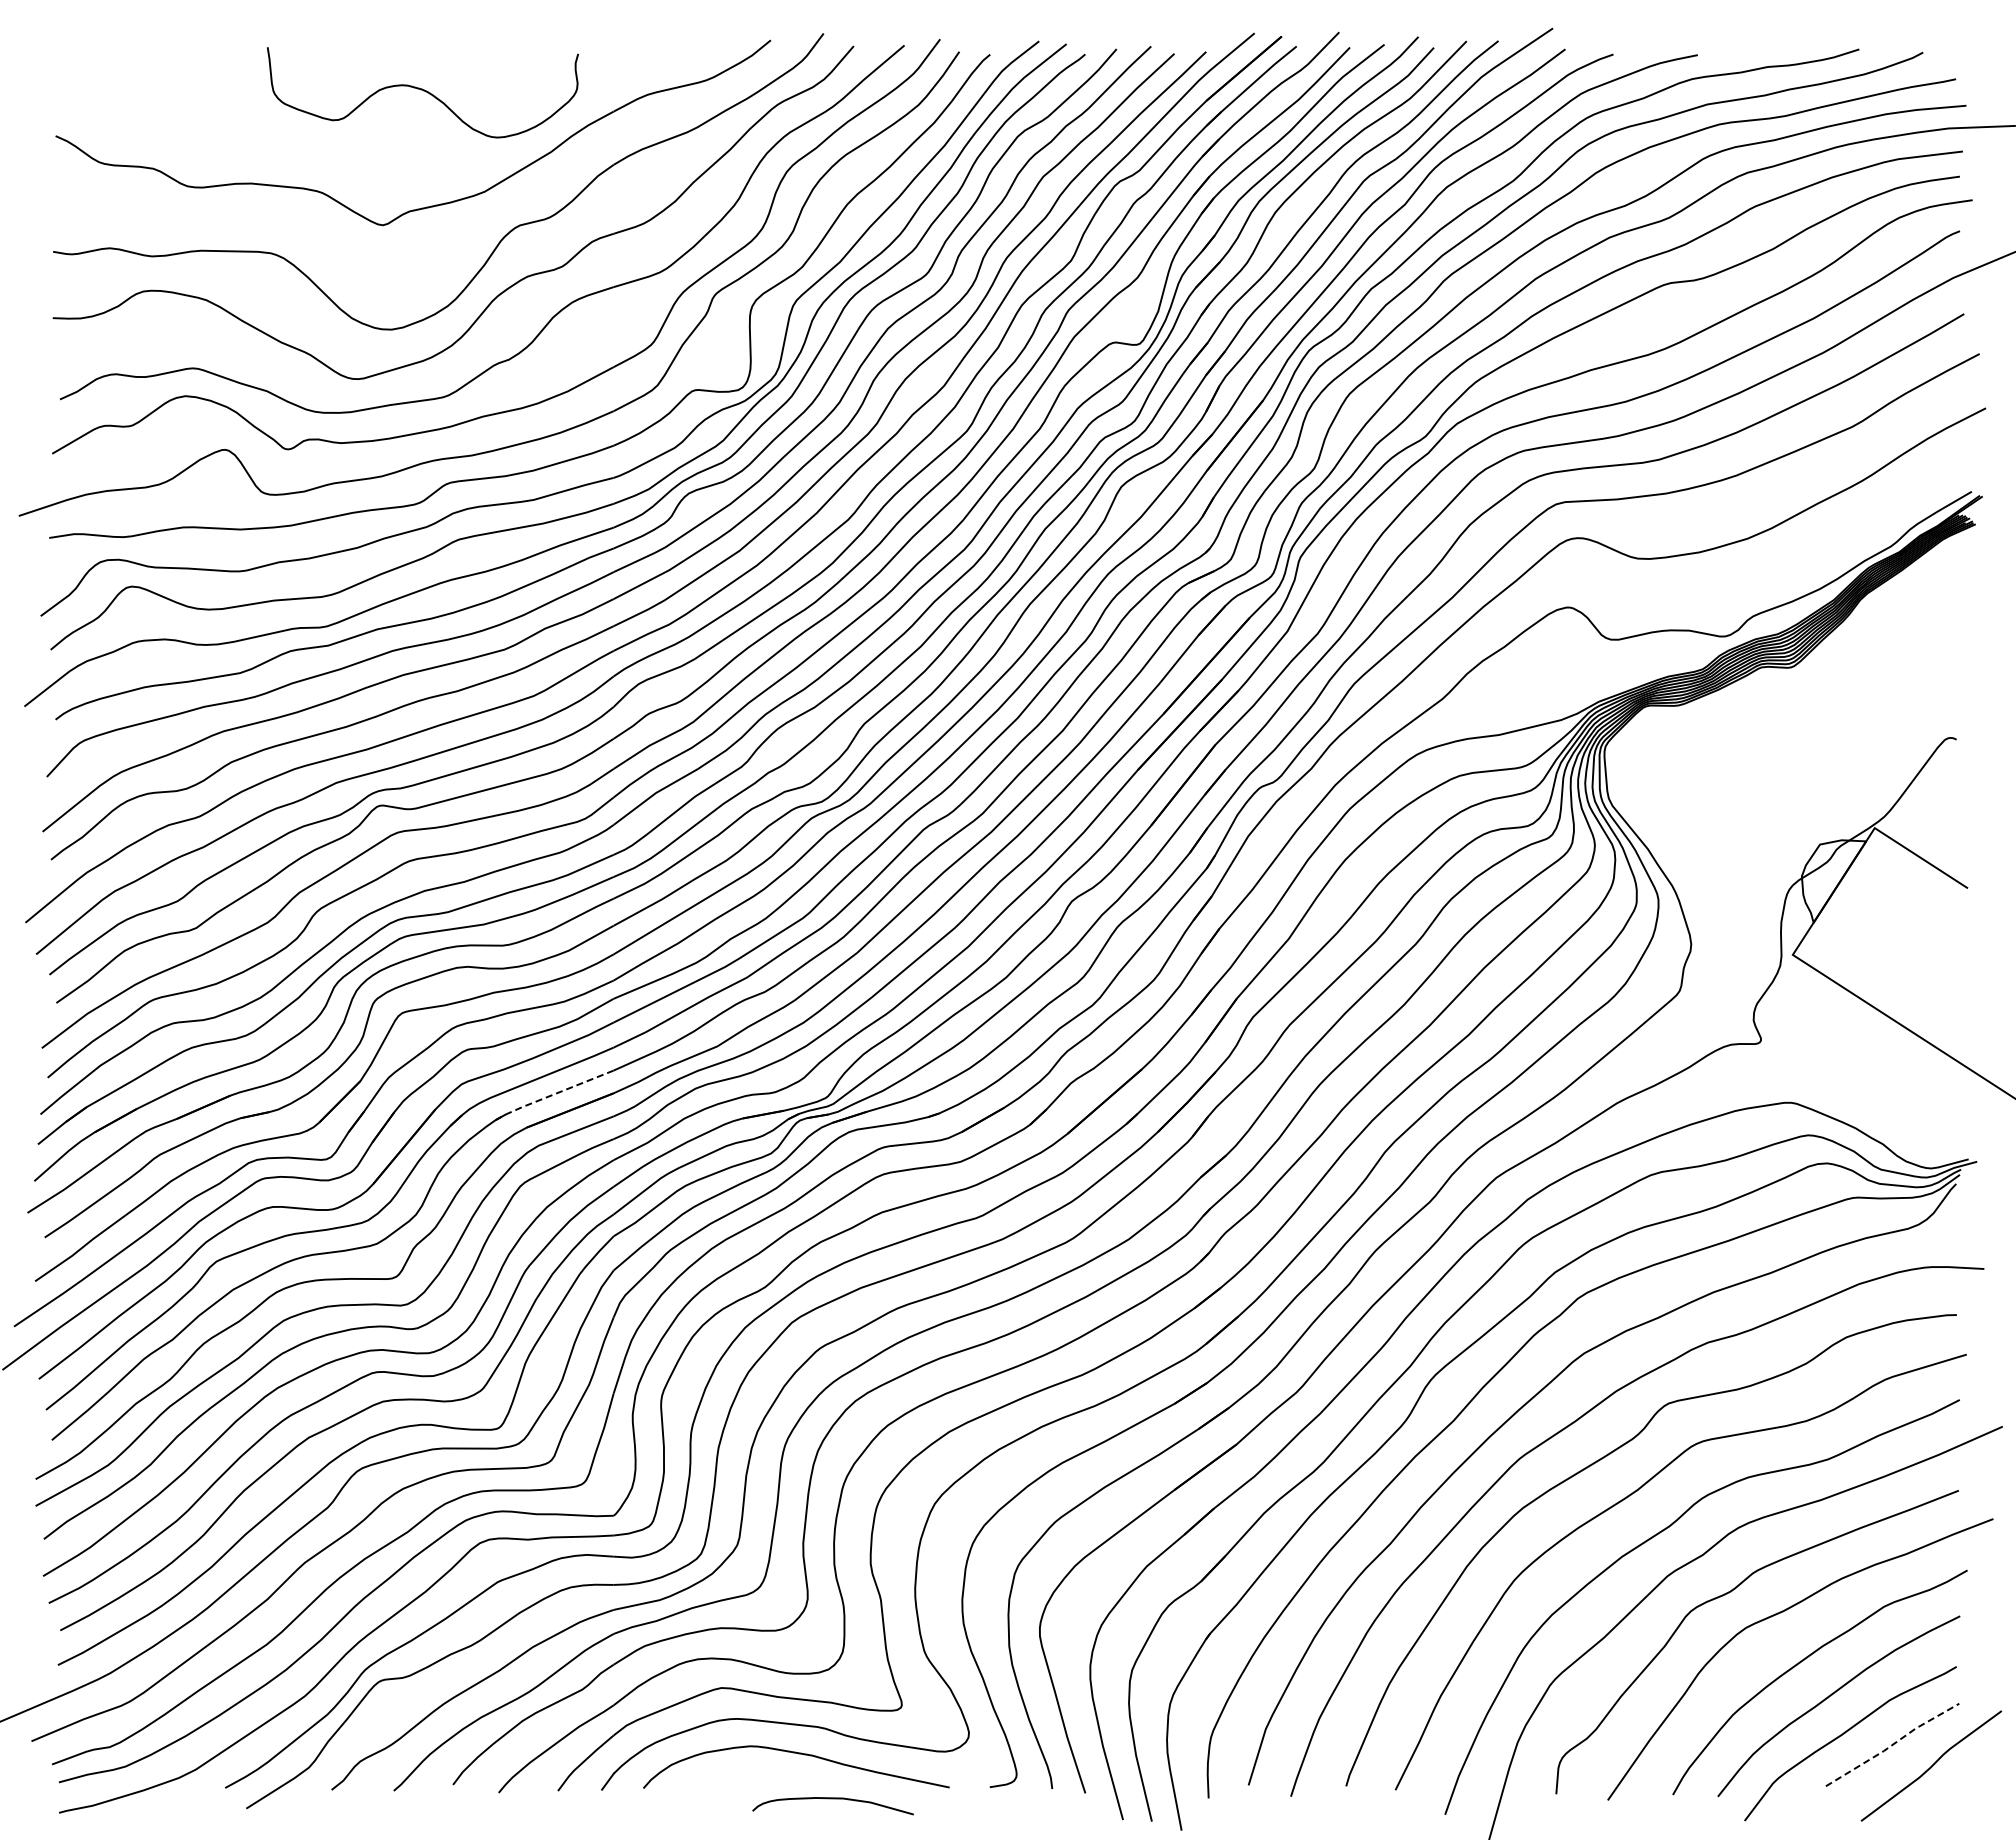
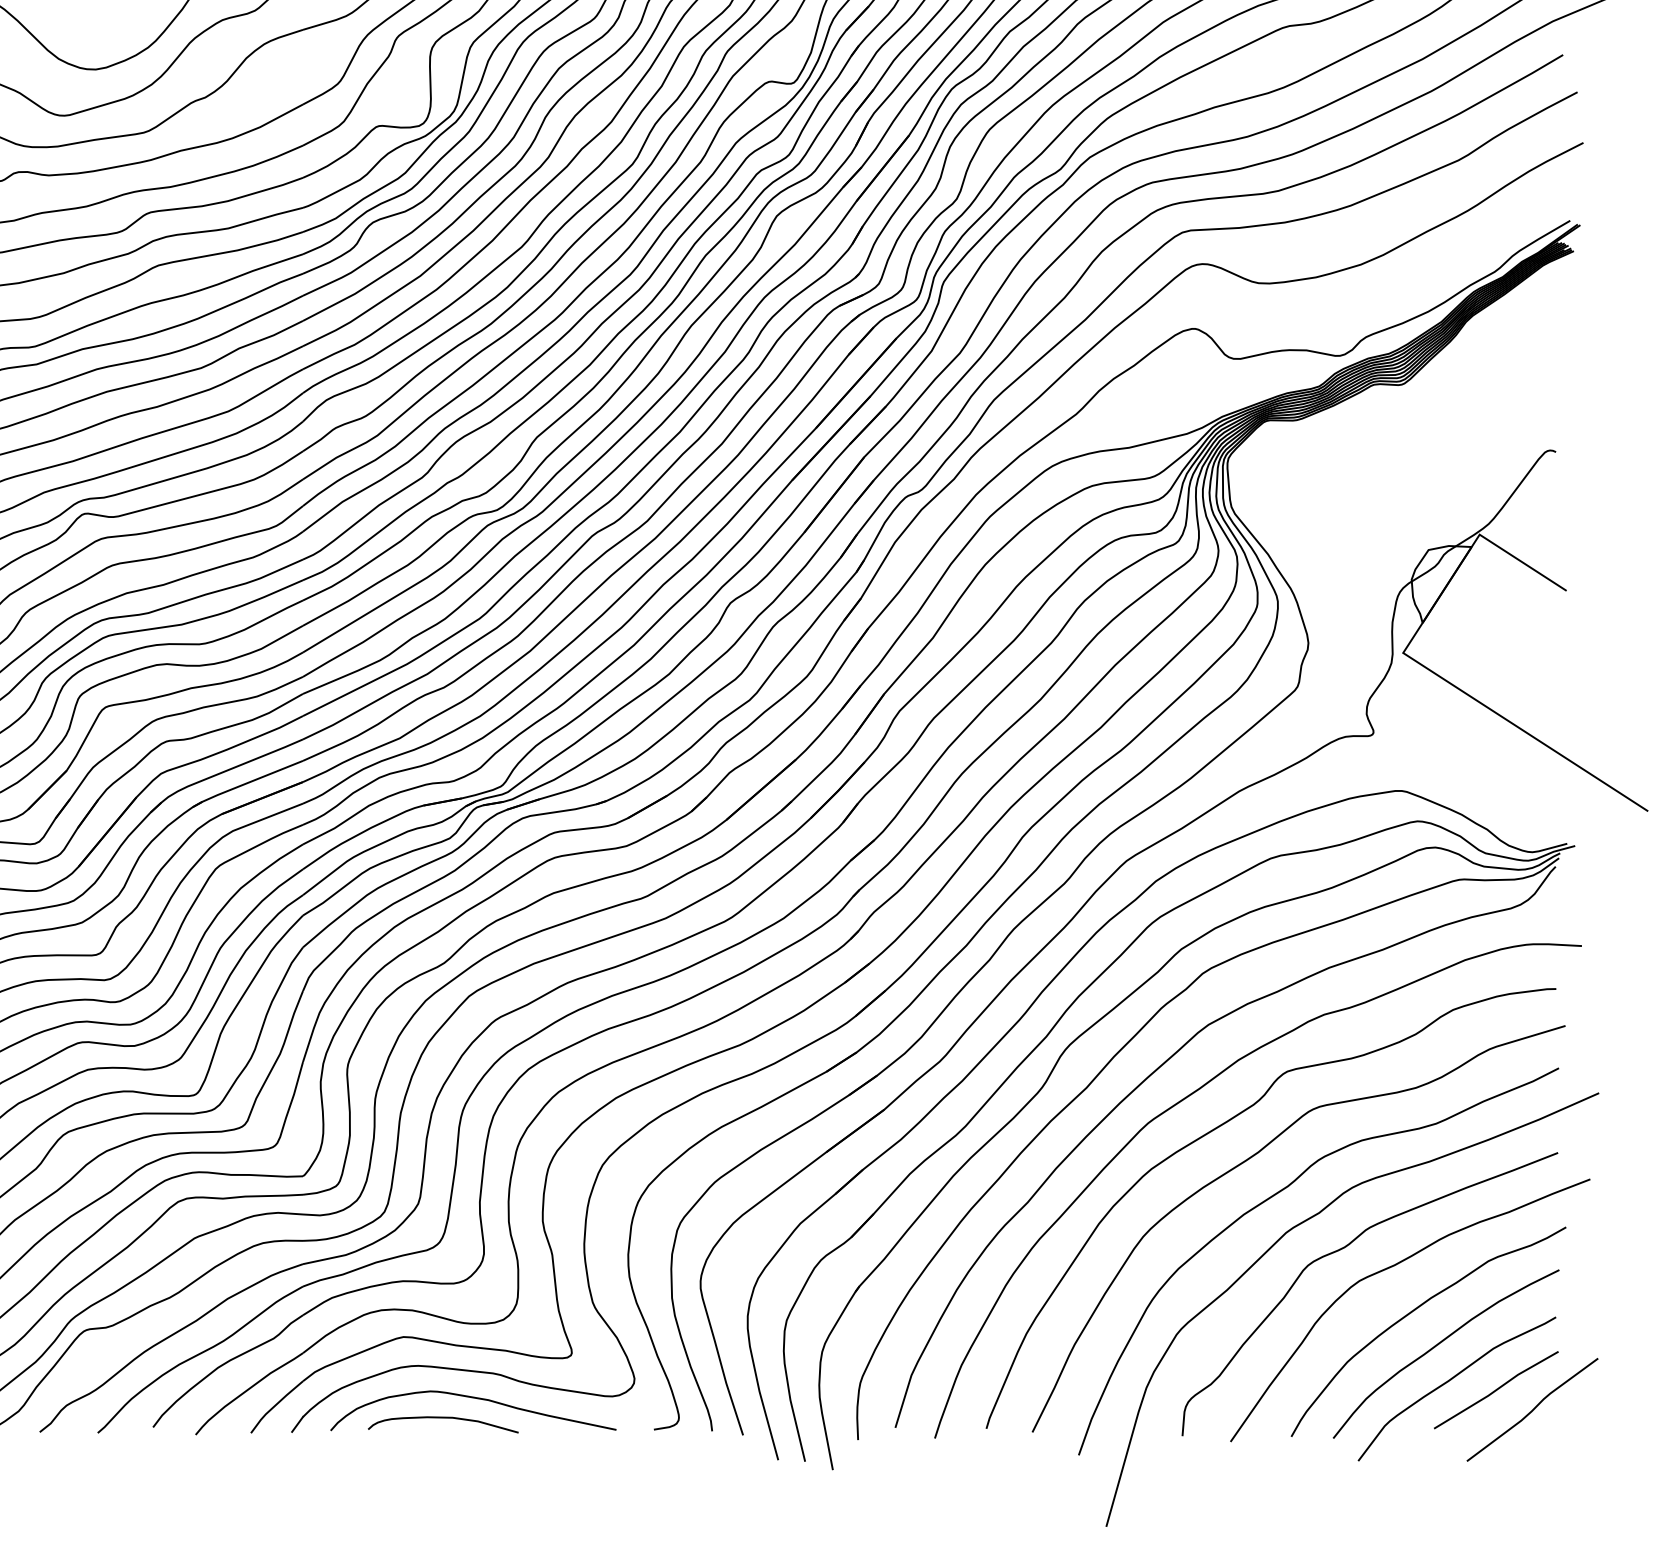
line: (553, 1094) -> (246, 783), dashed -> solid
line: (1892, 1744) -> (1496, 1389), dashed -> solid
curve: (832, 1799) -> (442, 1418), moved

